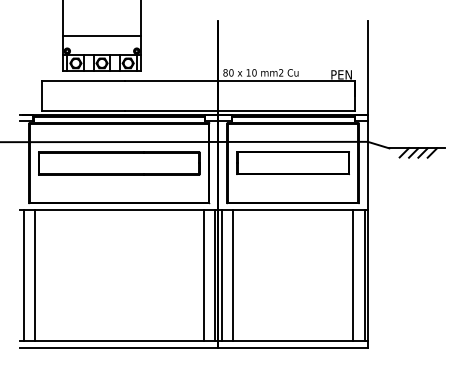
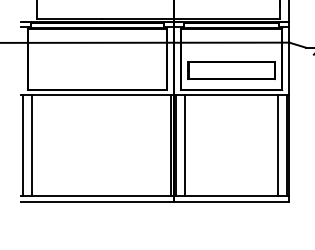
part: (119, 163) -> (97, 59), removed
part: (292, 163) -> (231, 70), moved
line: (203, 274) -> (162, 145), removed

